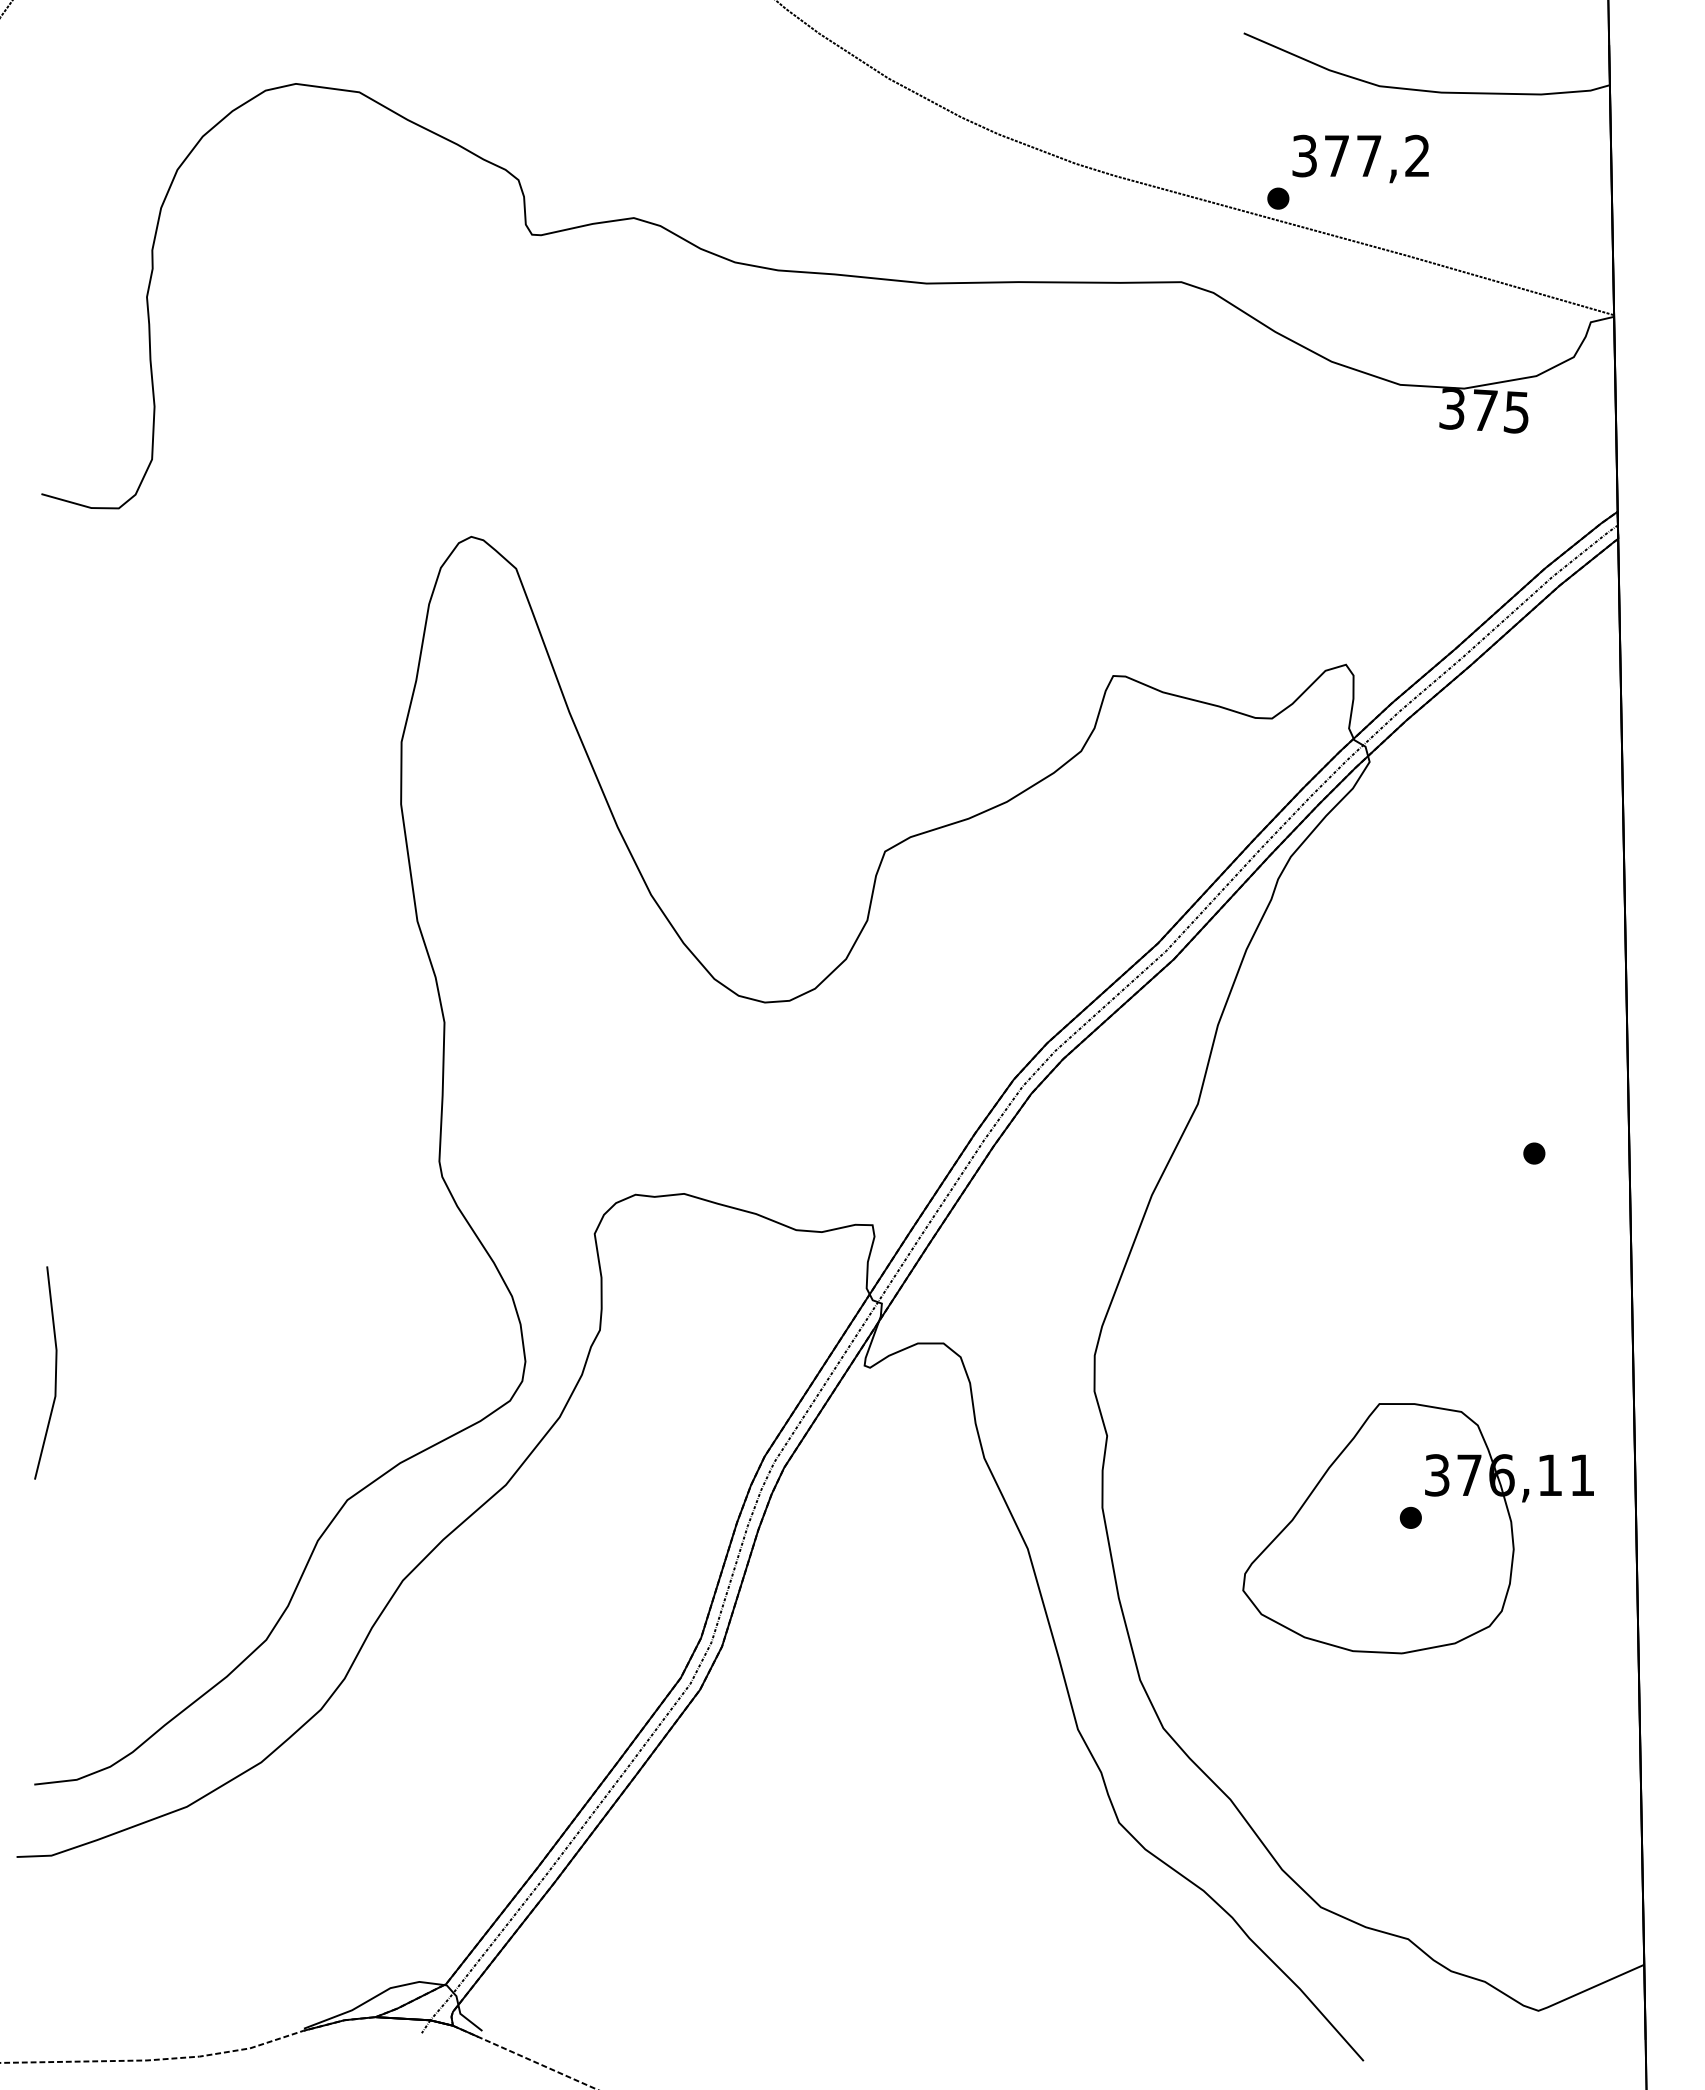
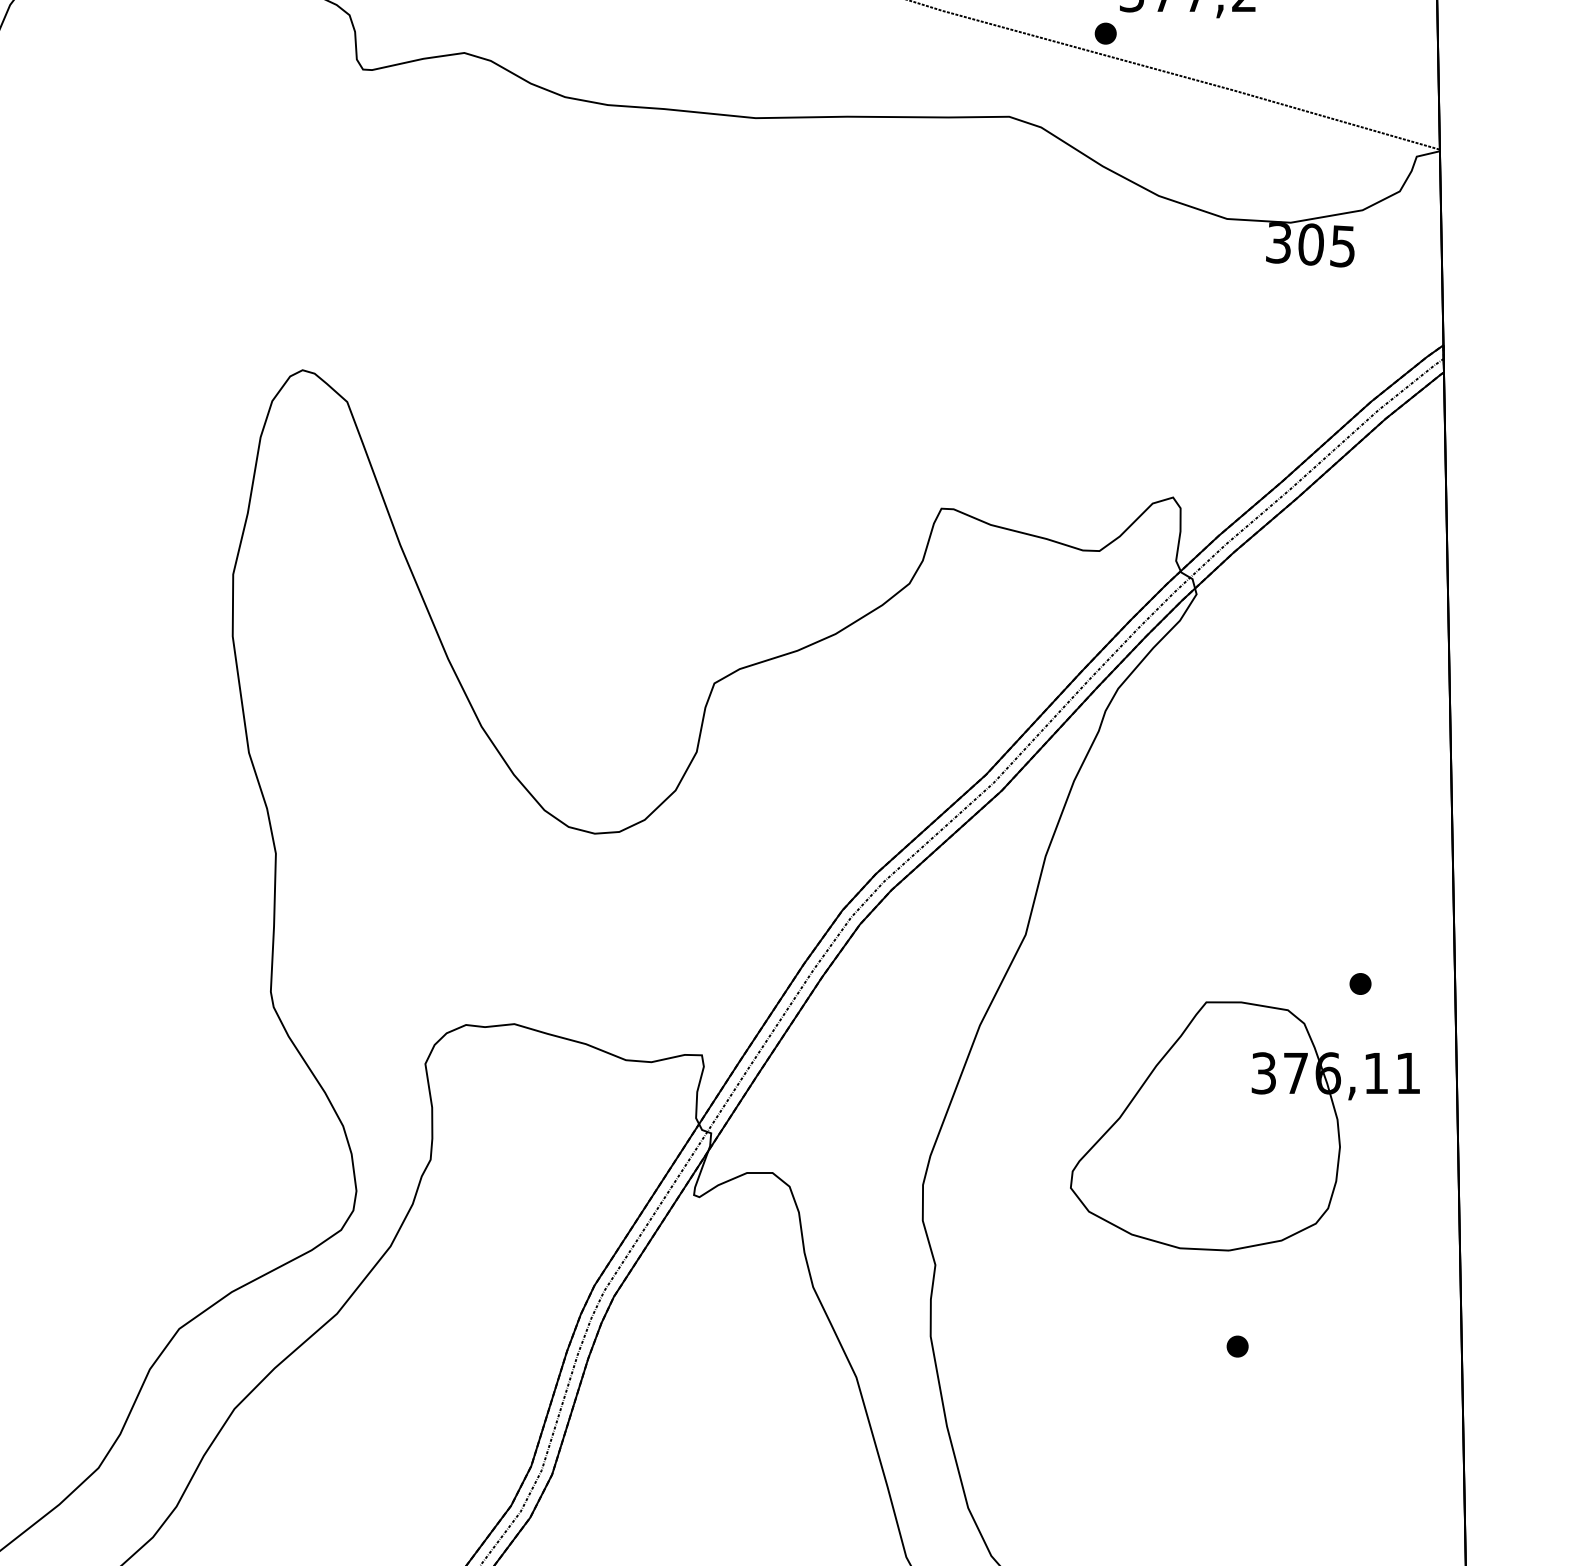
text: (1484, 410) -> (1310, 244), 375 -> 305
part: (1417, 1528) -> (1244, 1126), moved

